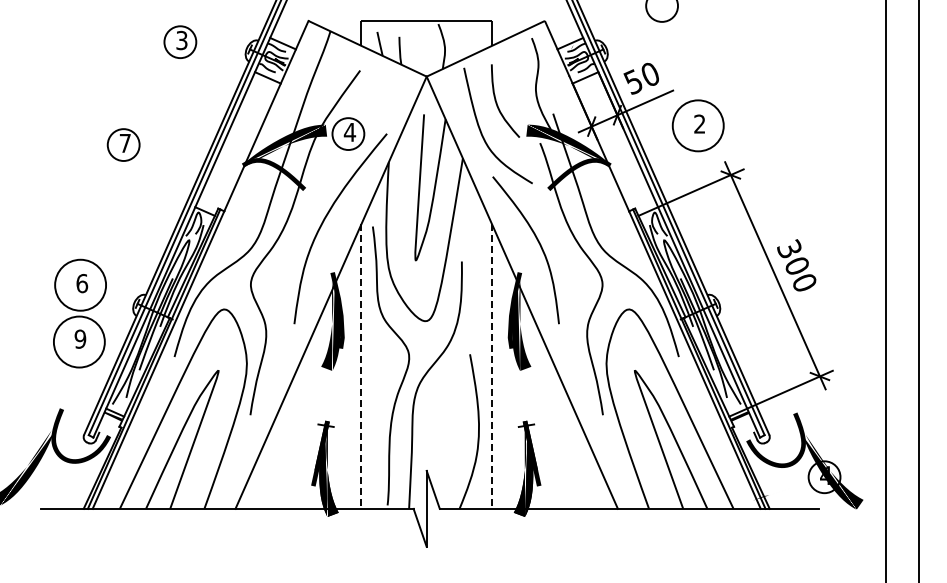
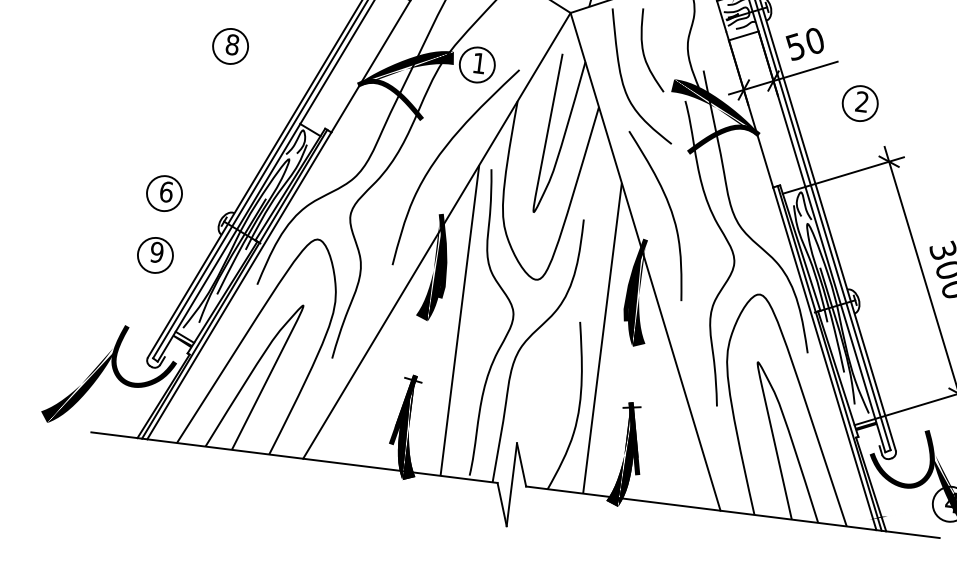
circle: (698, 125) -> (860, 103), size x0.62
text: (349, 132) -> (478, 63), 4 -> 1
text: (125, 143) -> (232, 45), 7 -> 8
circle: (80, 285) -> (164, 193), size x0.62
circle: (79, 341) -> (155, 254), size x0.62
line: (361, 367) -> (459, 321), dashed -> solid
line: (492, 367) -> (602, 339), dashed -> solid

